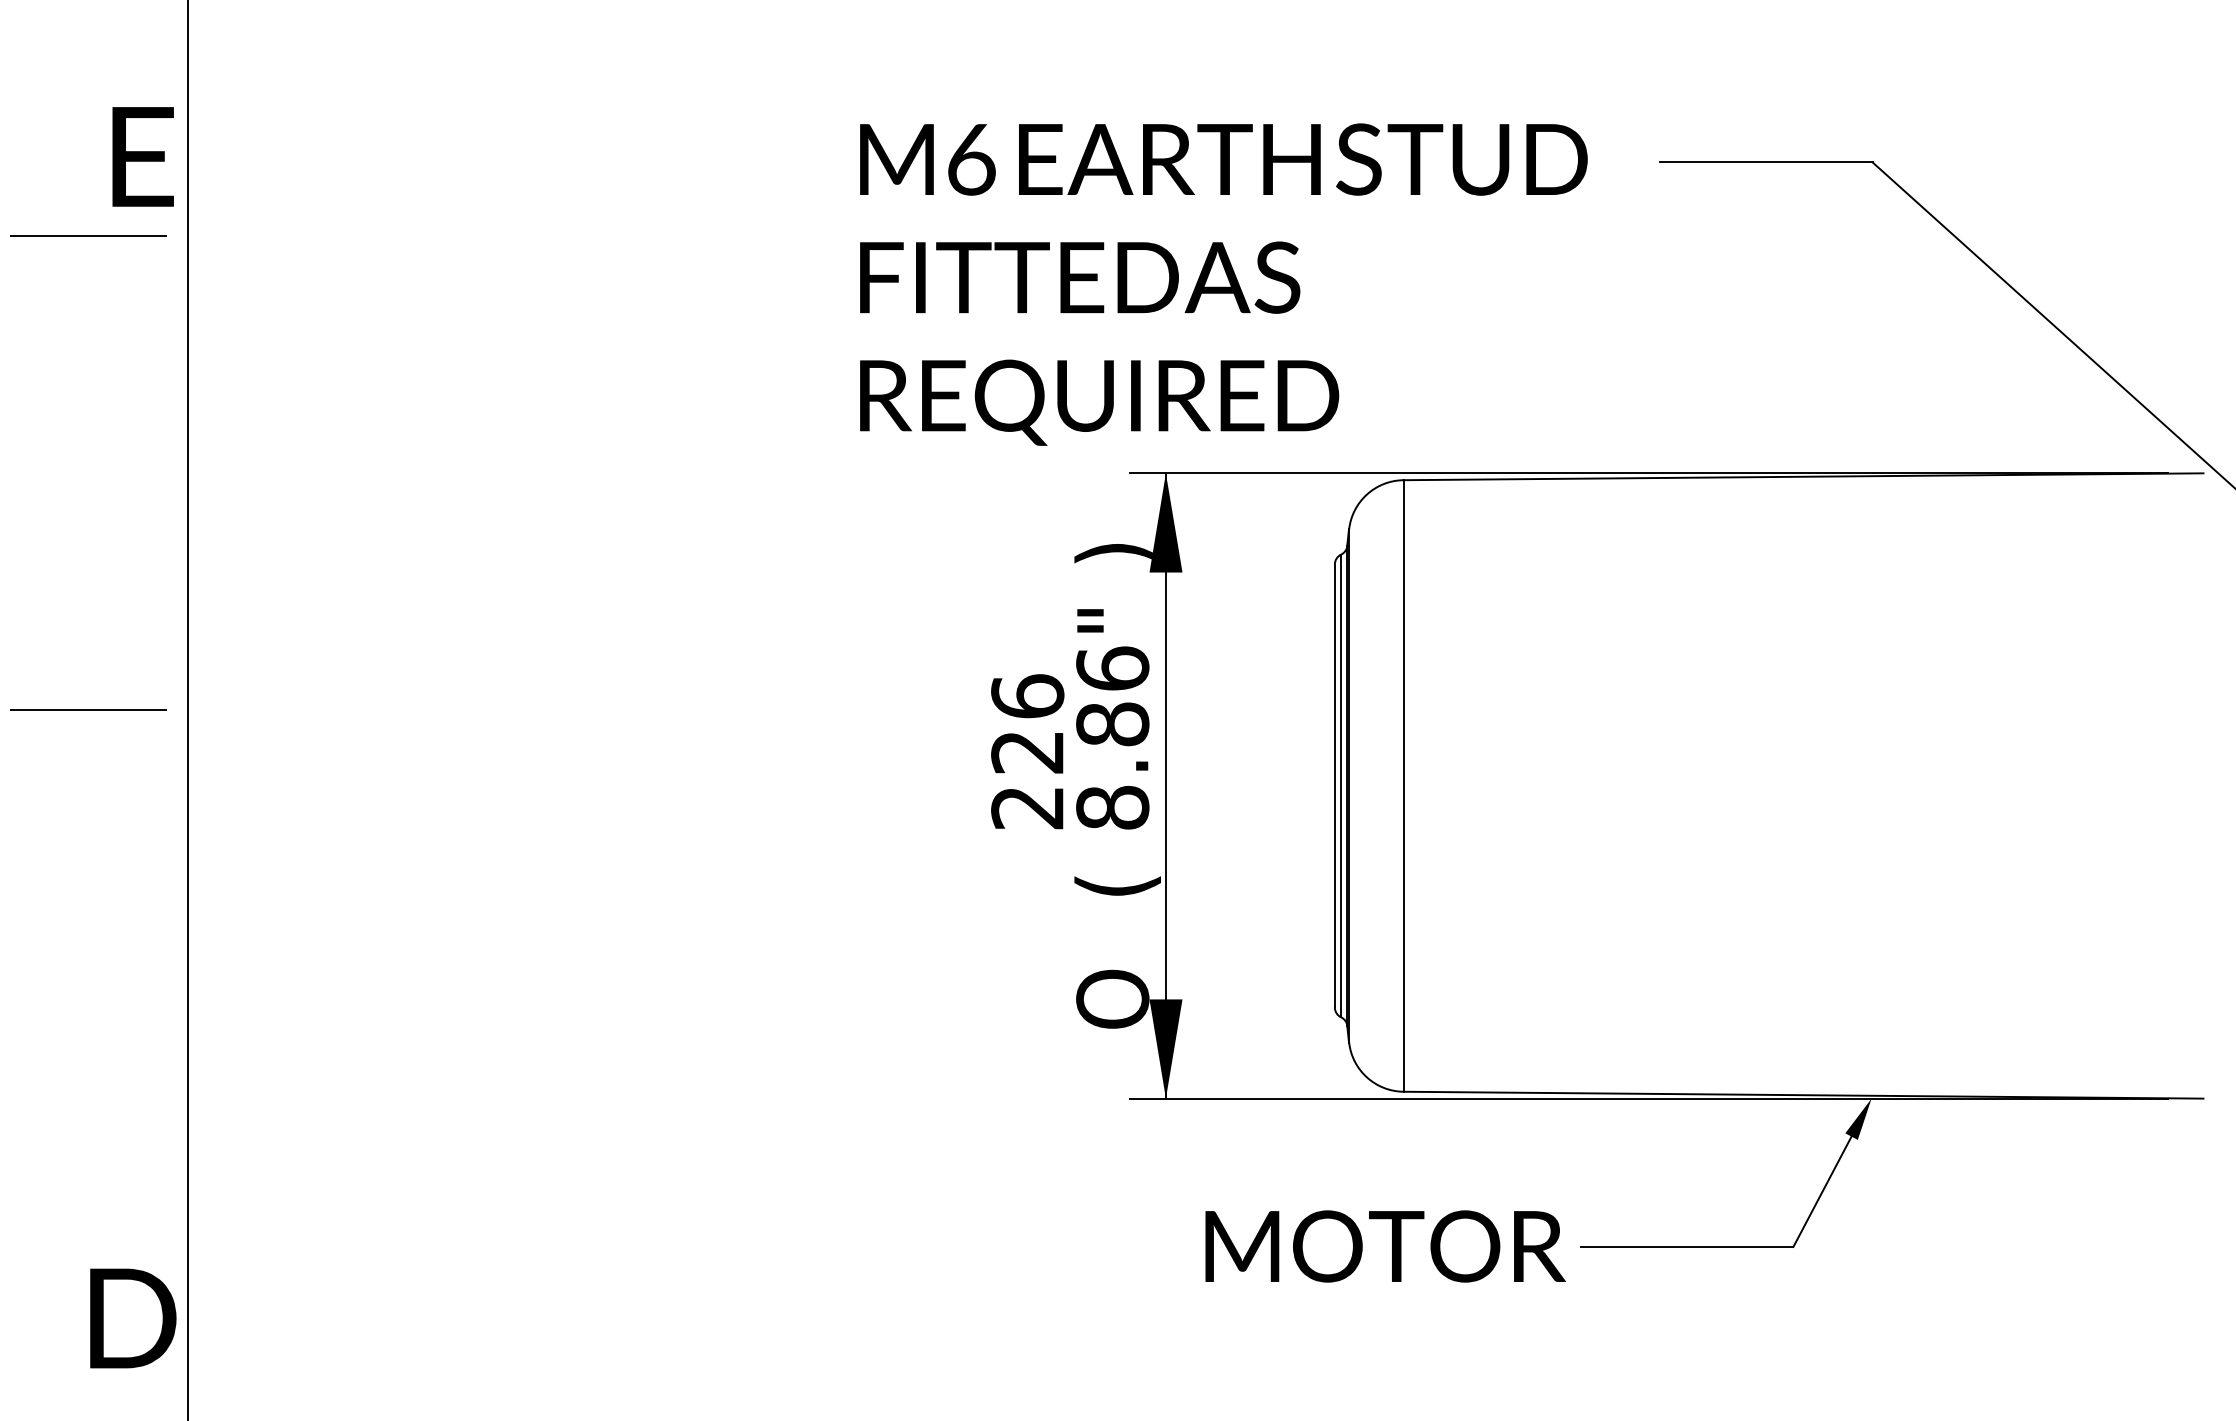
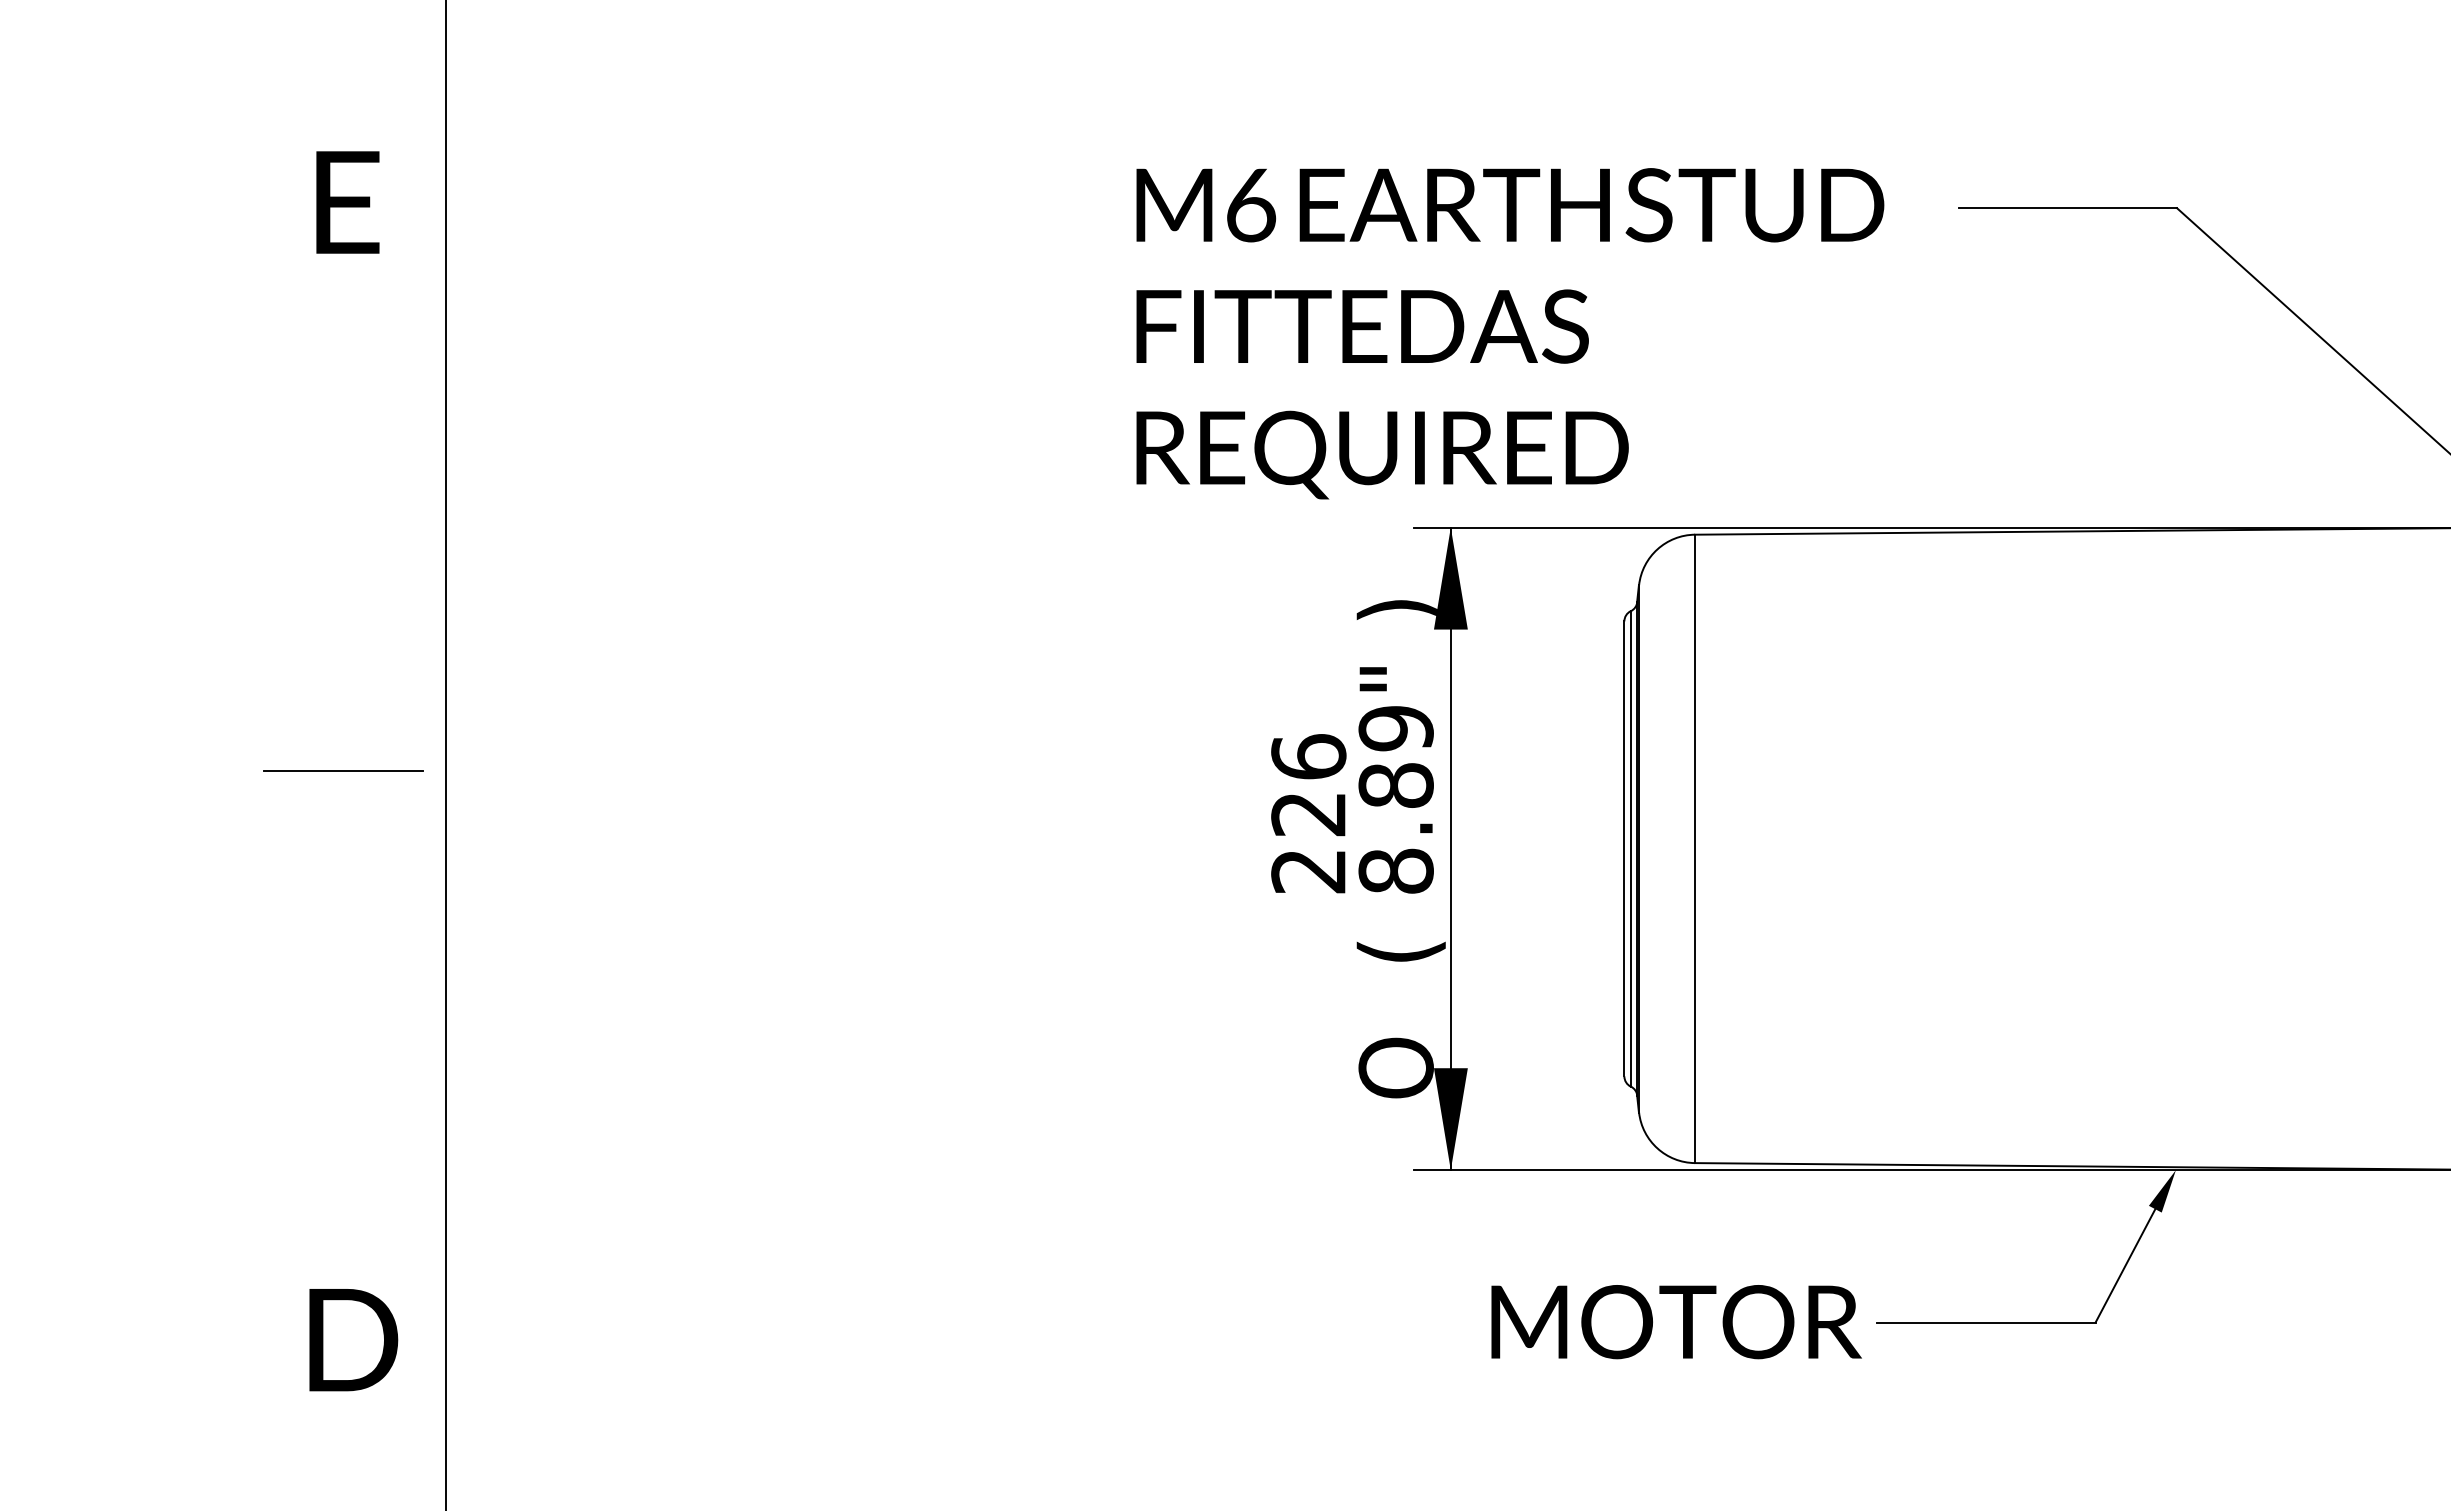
text: (142, 156) -> (347, 202), moved
line: (88, 234) -> (343, 282), removed
text: (1112, 668) -> (1395, 728), 8.86" -> 8.89"
text: (133, 1318) -> (353, 1340), moved

